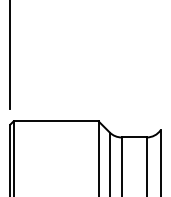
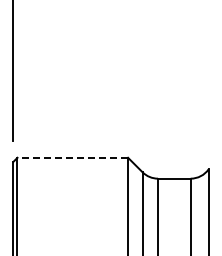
line: (55, 121) -> (72, 157), solid -> dashed

